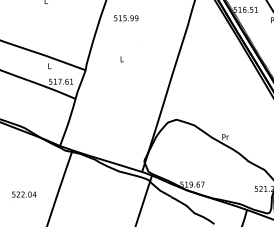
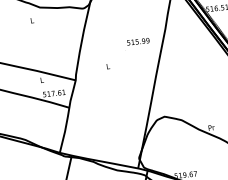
text: (126, 18) -> (138, 41), moved

